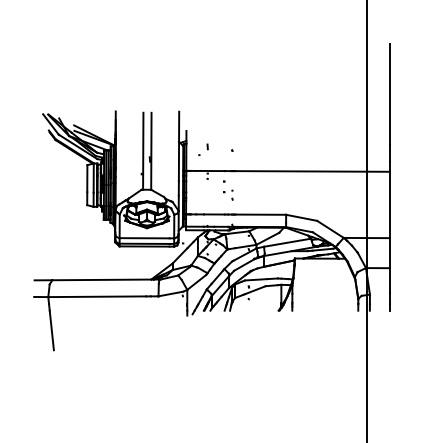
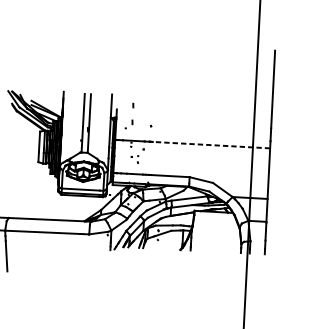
line: (207, 124) -> (133, 105), added
line: (312, 171) -> (211, 145), solid -> dashed
part: (228, 194) -> (135, 158), moved

